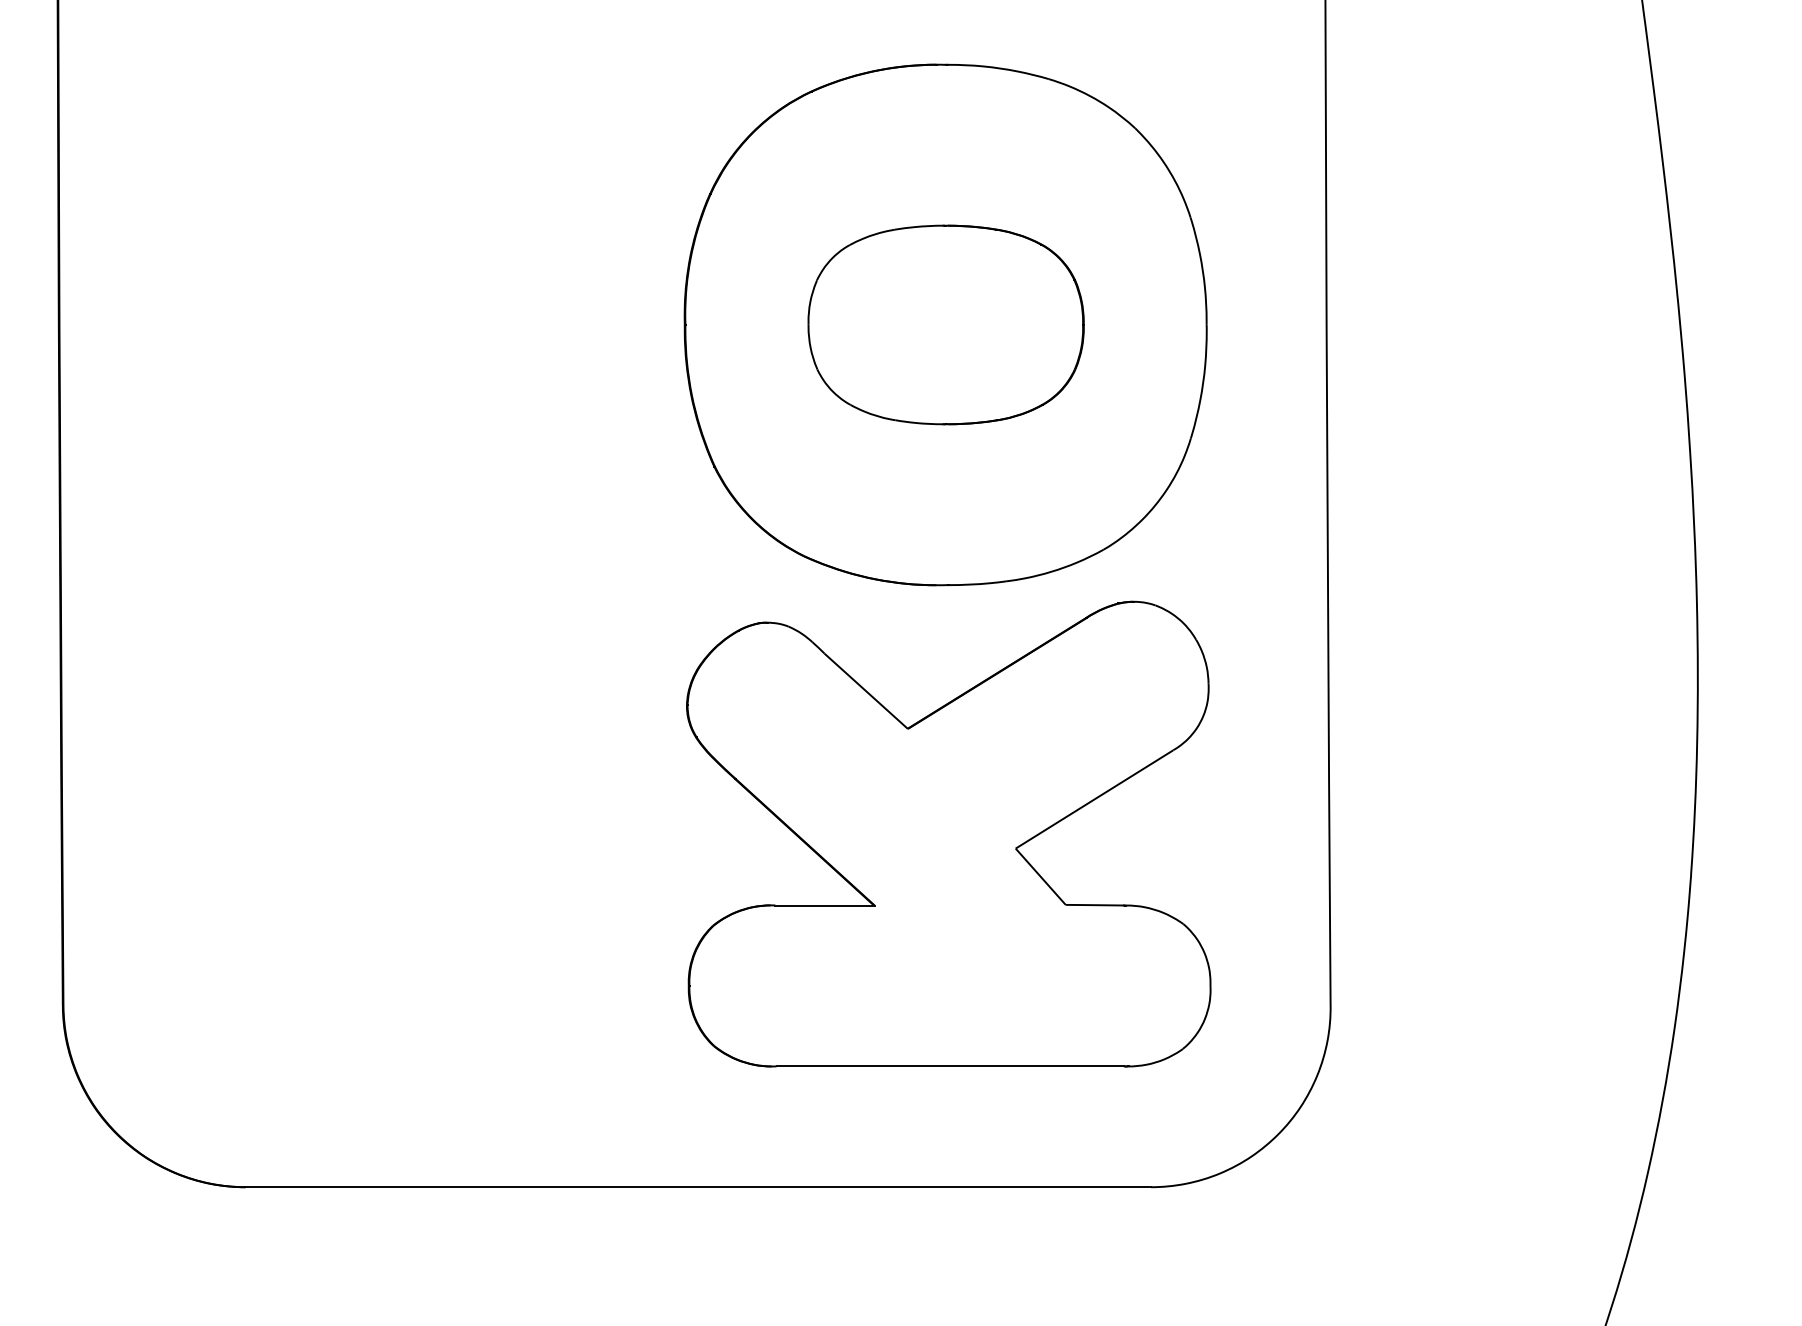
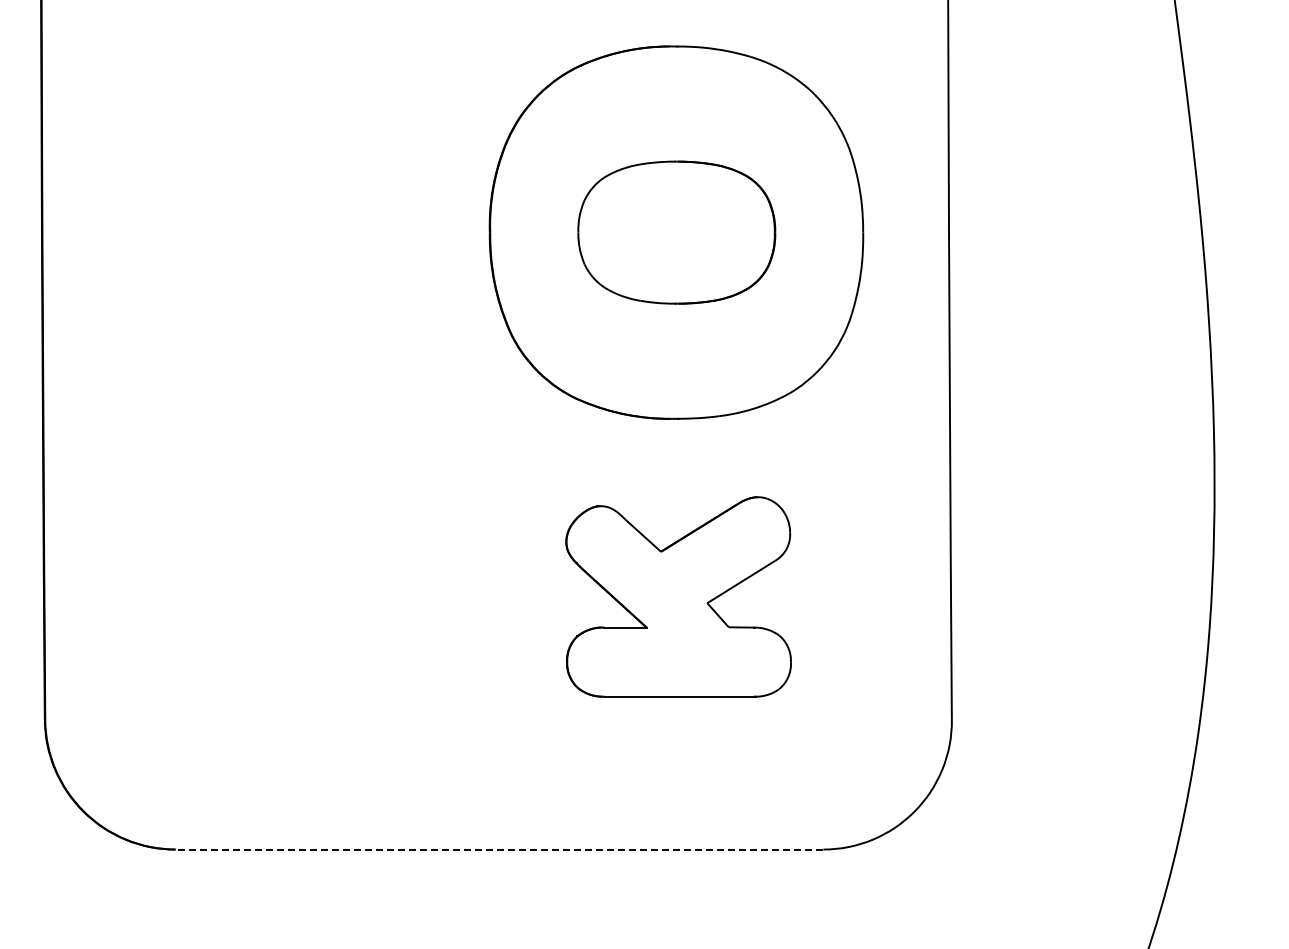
part: (948, 833) -> (678, 596), size x0.6
line: (696, 1187) -> (498, 849), solid -> dashed

